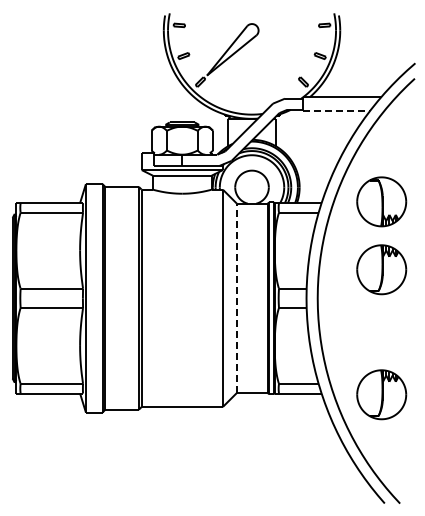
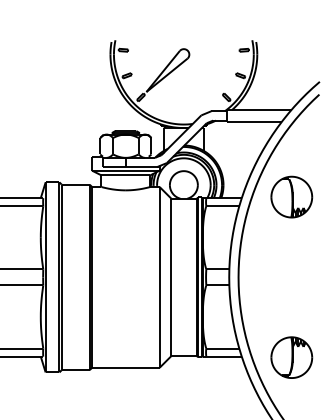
line: (337, 111) -> (255, 121), dashed -> solid
part: (381, 269) -> (291, 253), removed
line: (236, 298) -> (170, 277), dashed -> solid

